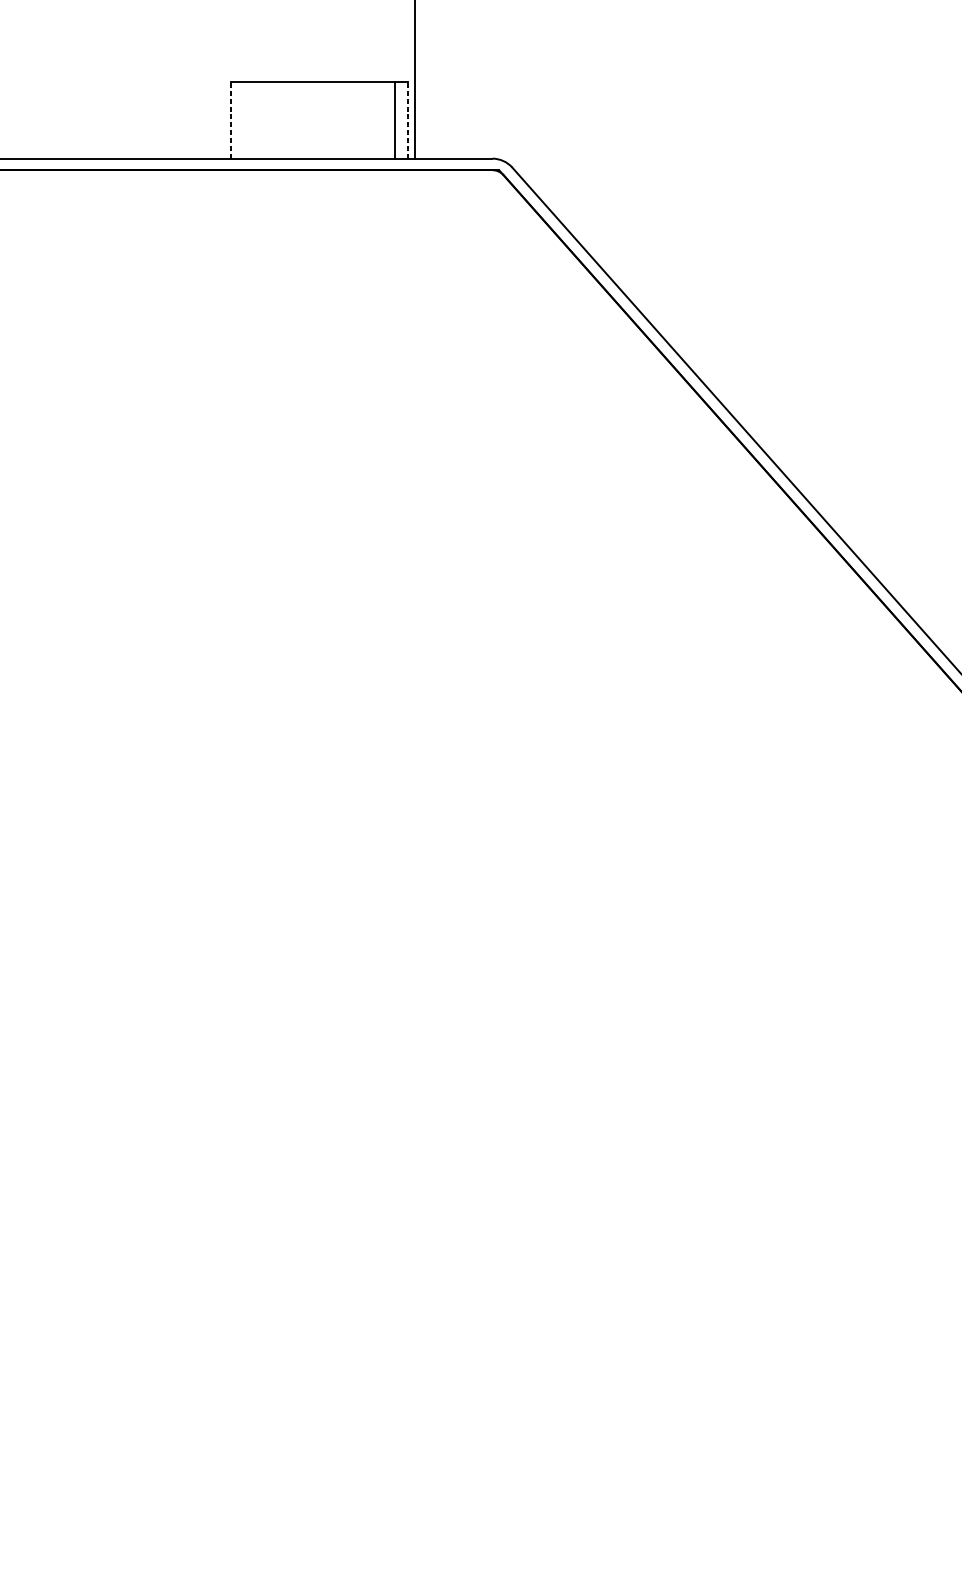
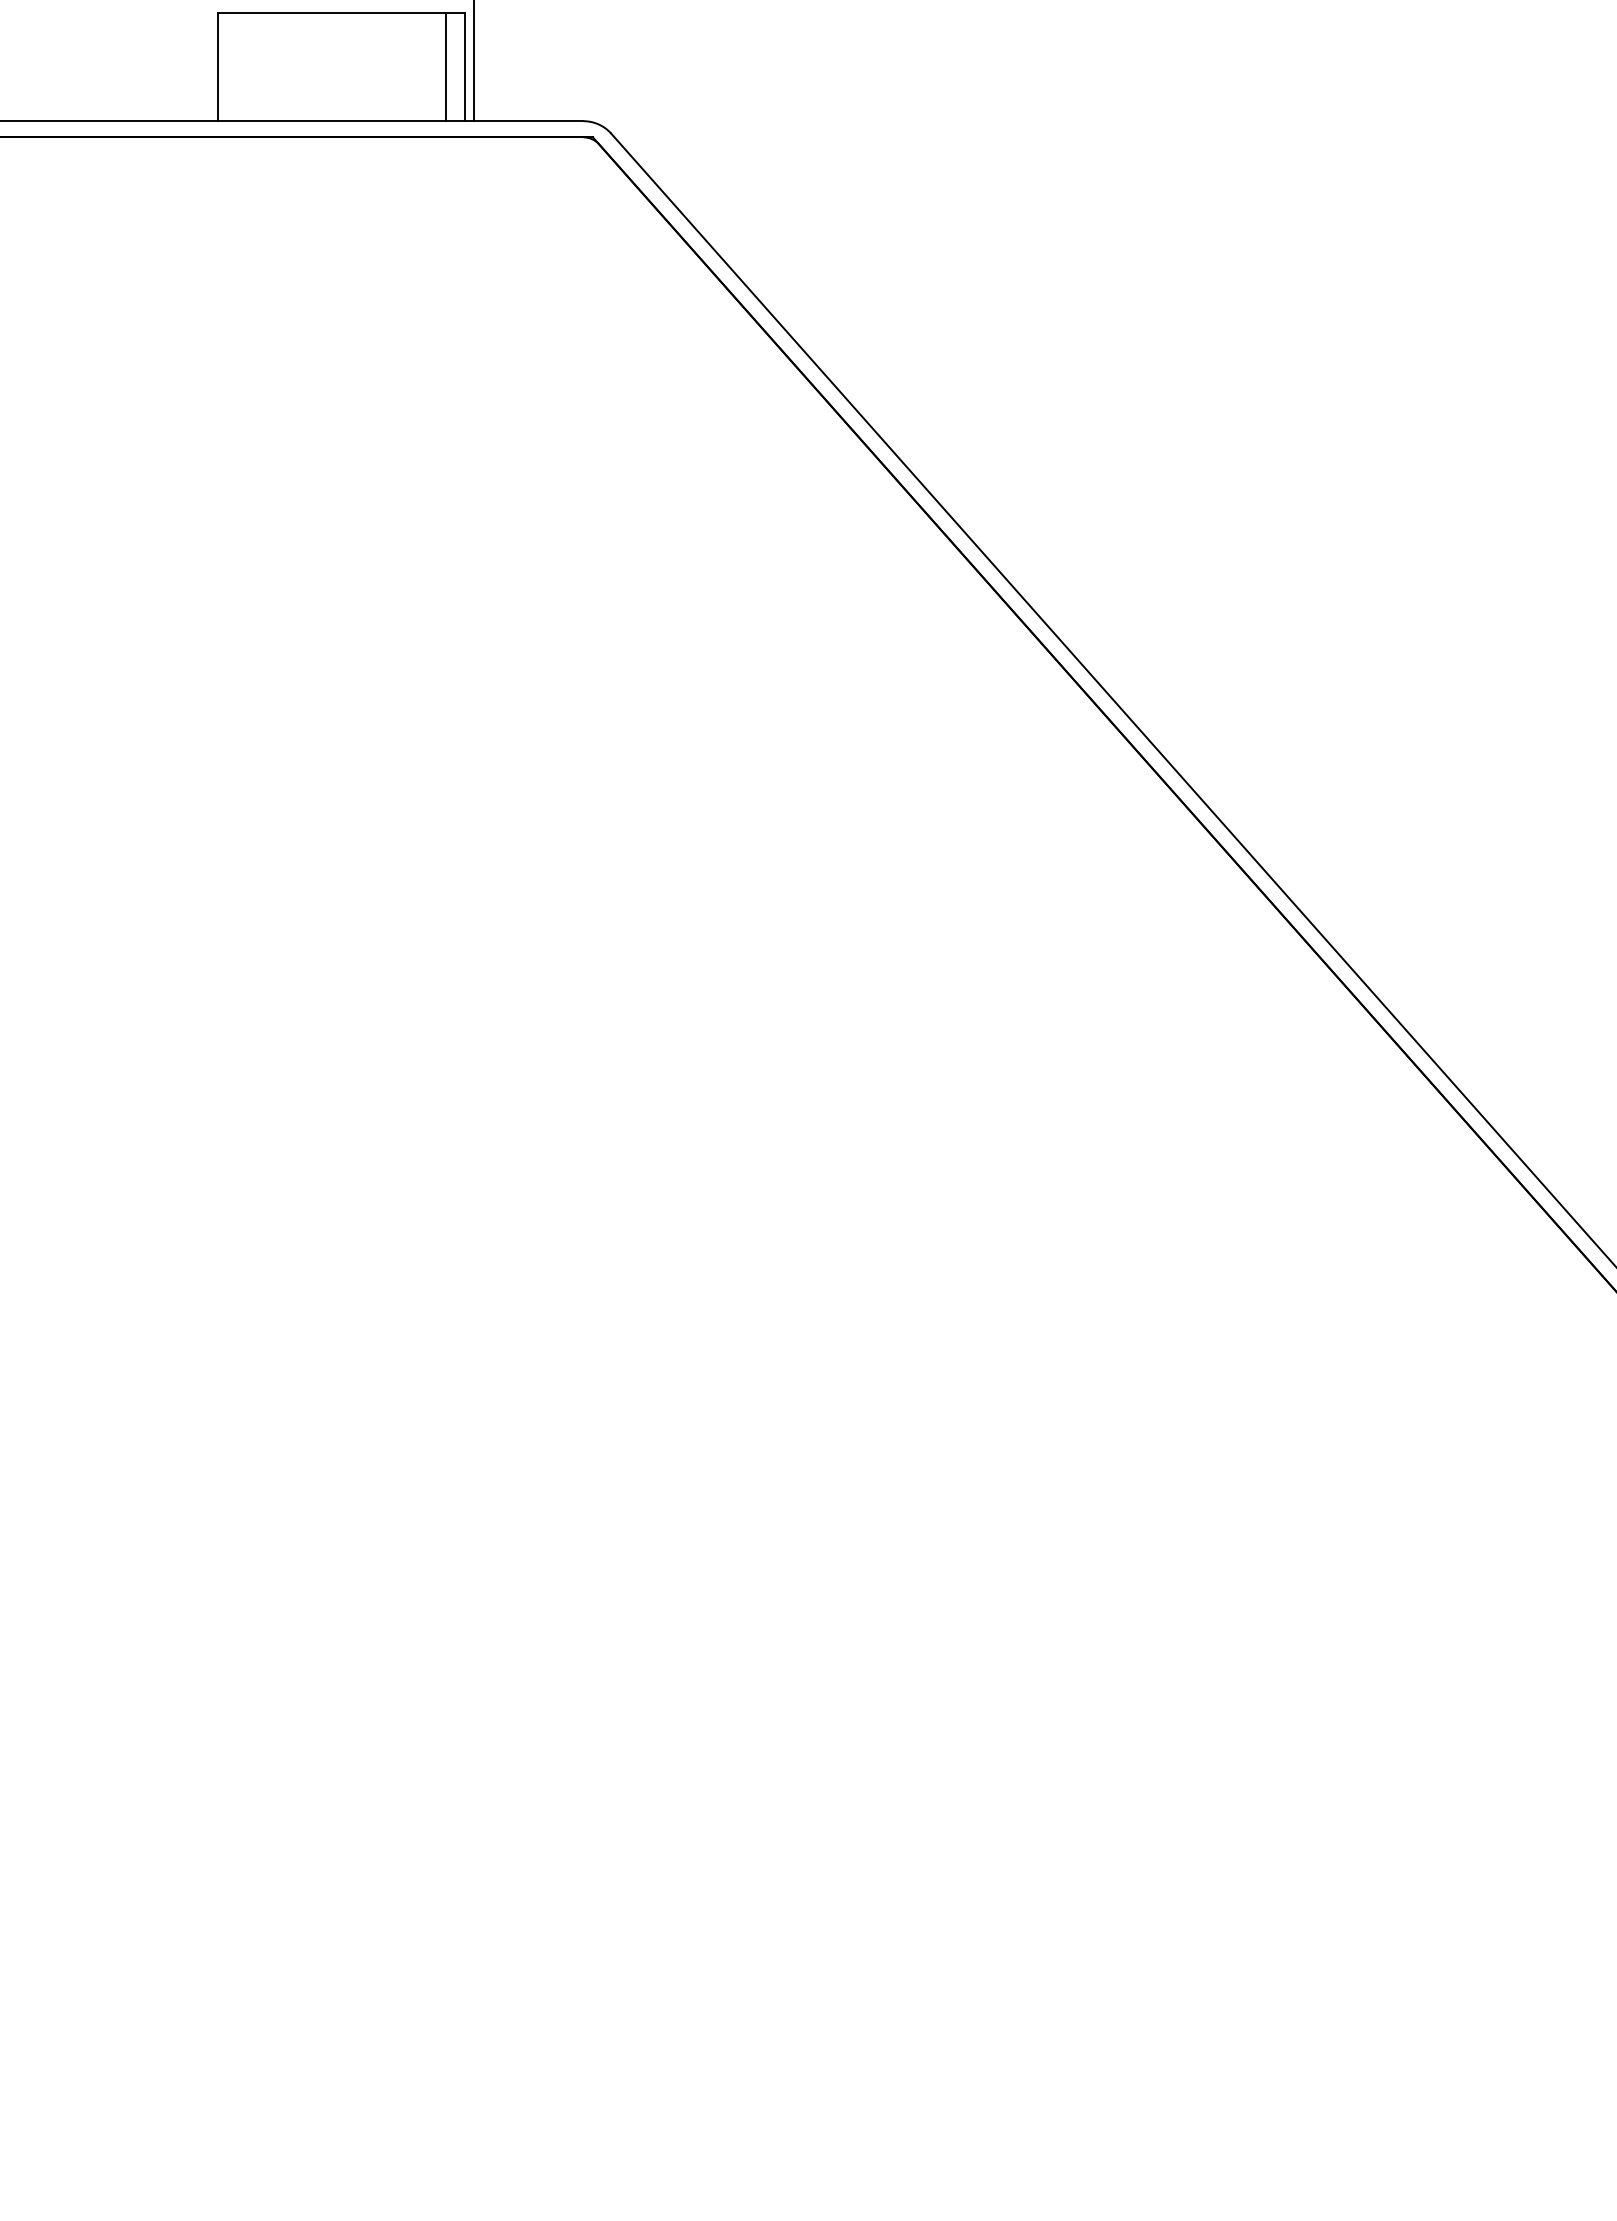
line: (231, 120) -> (217, 67), dashed -> solid
line: (408, 120) -> (465, 67), dashed -> solid

